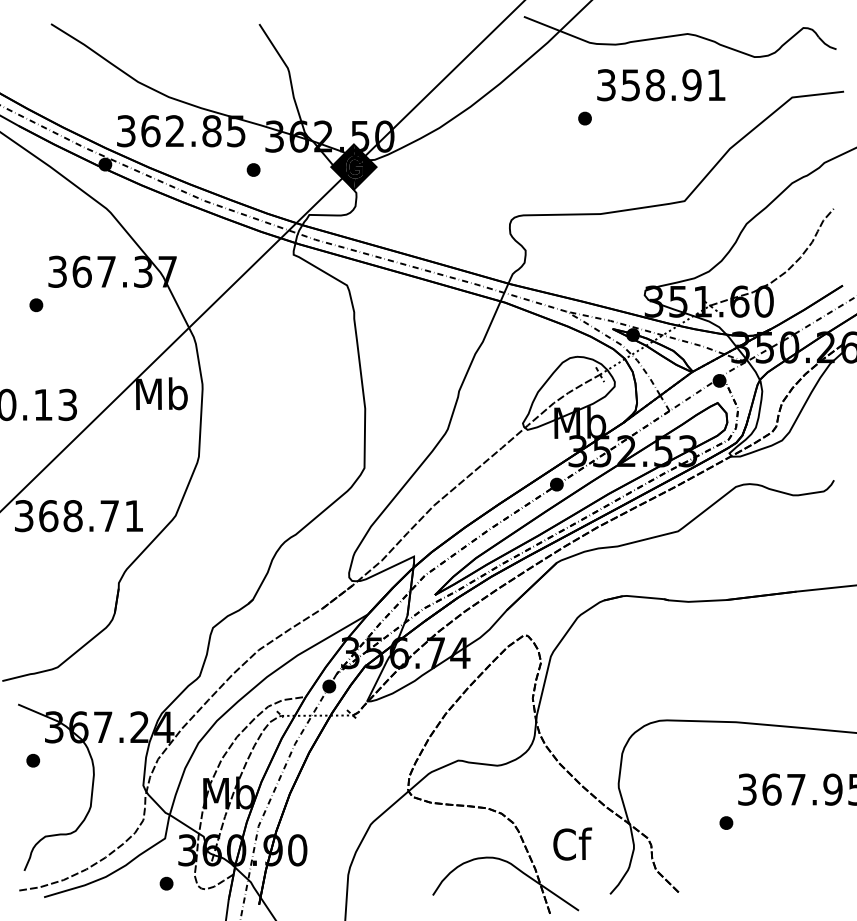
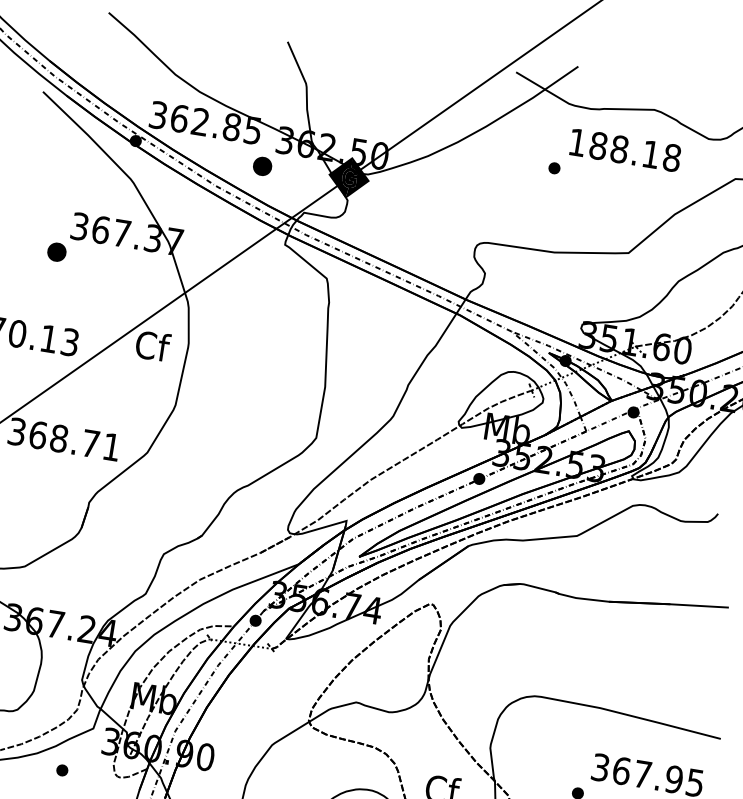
text: (661, 85) -> (624, 150), 358.91 -> 188.18
part: (253, 169) -> (262, 165), size x1.6
part: (36, 305) -> (57, 252), size x1.6
text: (161, 393) -> (152, 345), Mb -> Cf
part: (166, 883) -> (62, 770), moved

